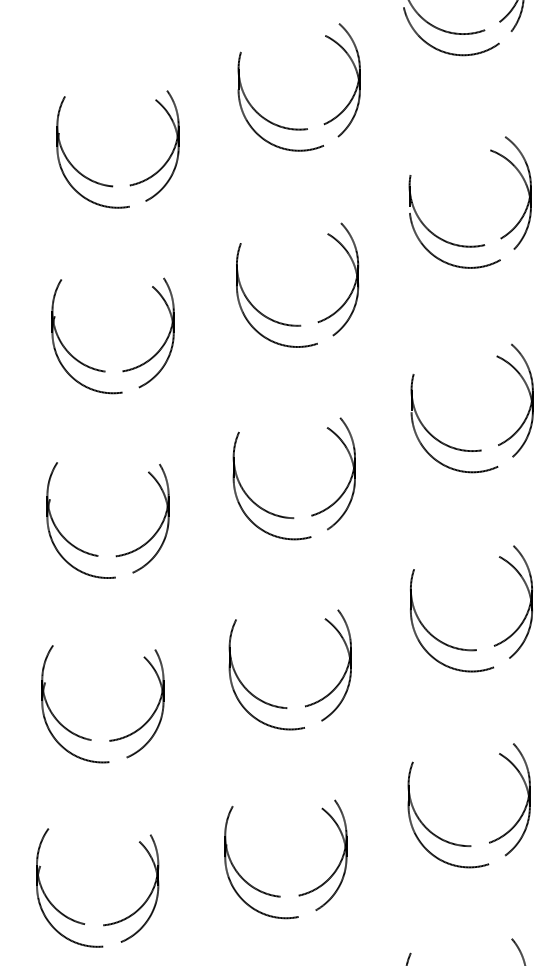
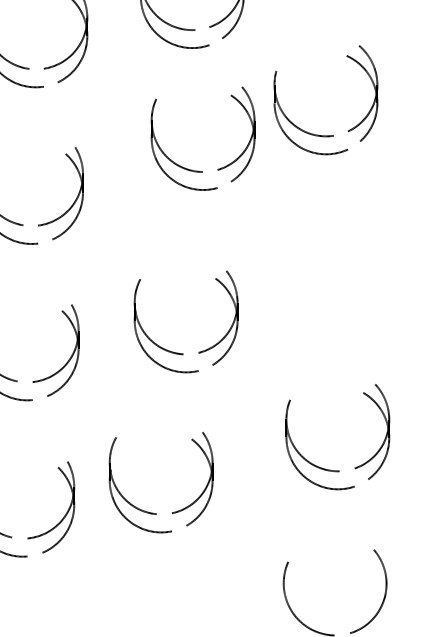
part: (466, 449) -> (321, 134), moved
part: (287, 516) -> (197, 170), moved
part: (463, 648) -> (332, 303), removed
part: (280, 895) -> (156, 513), moved

